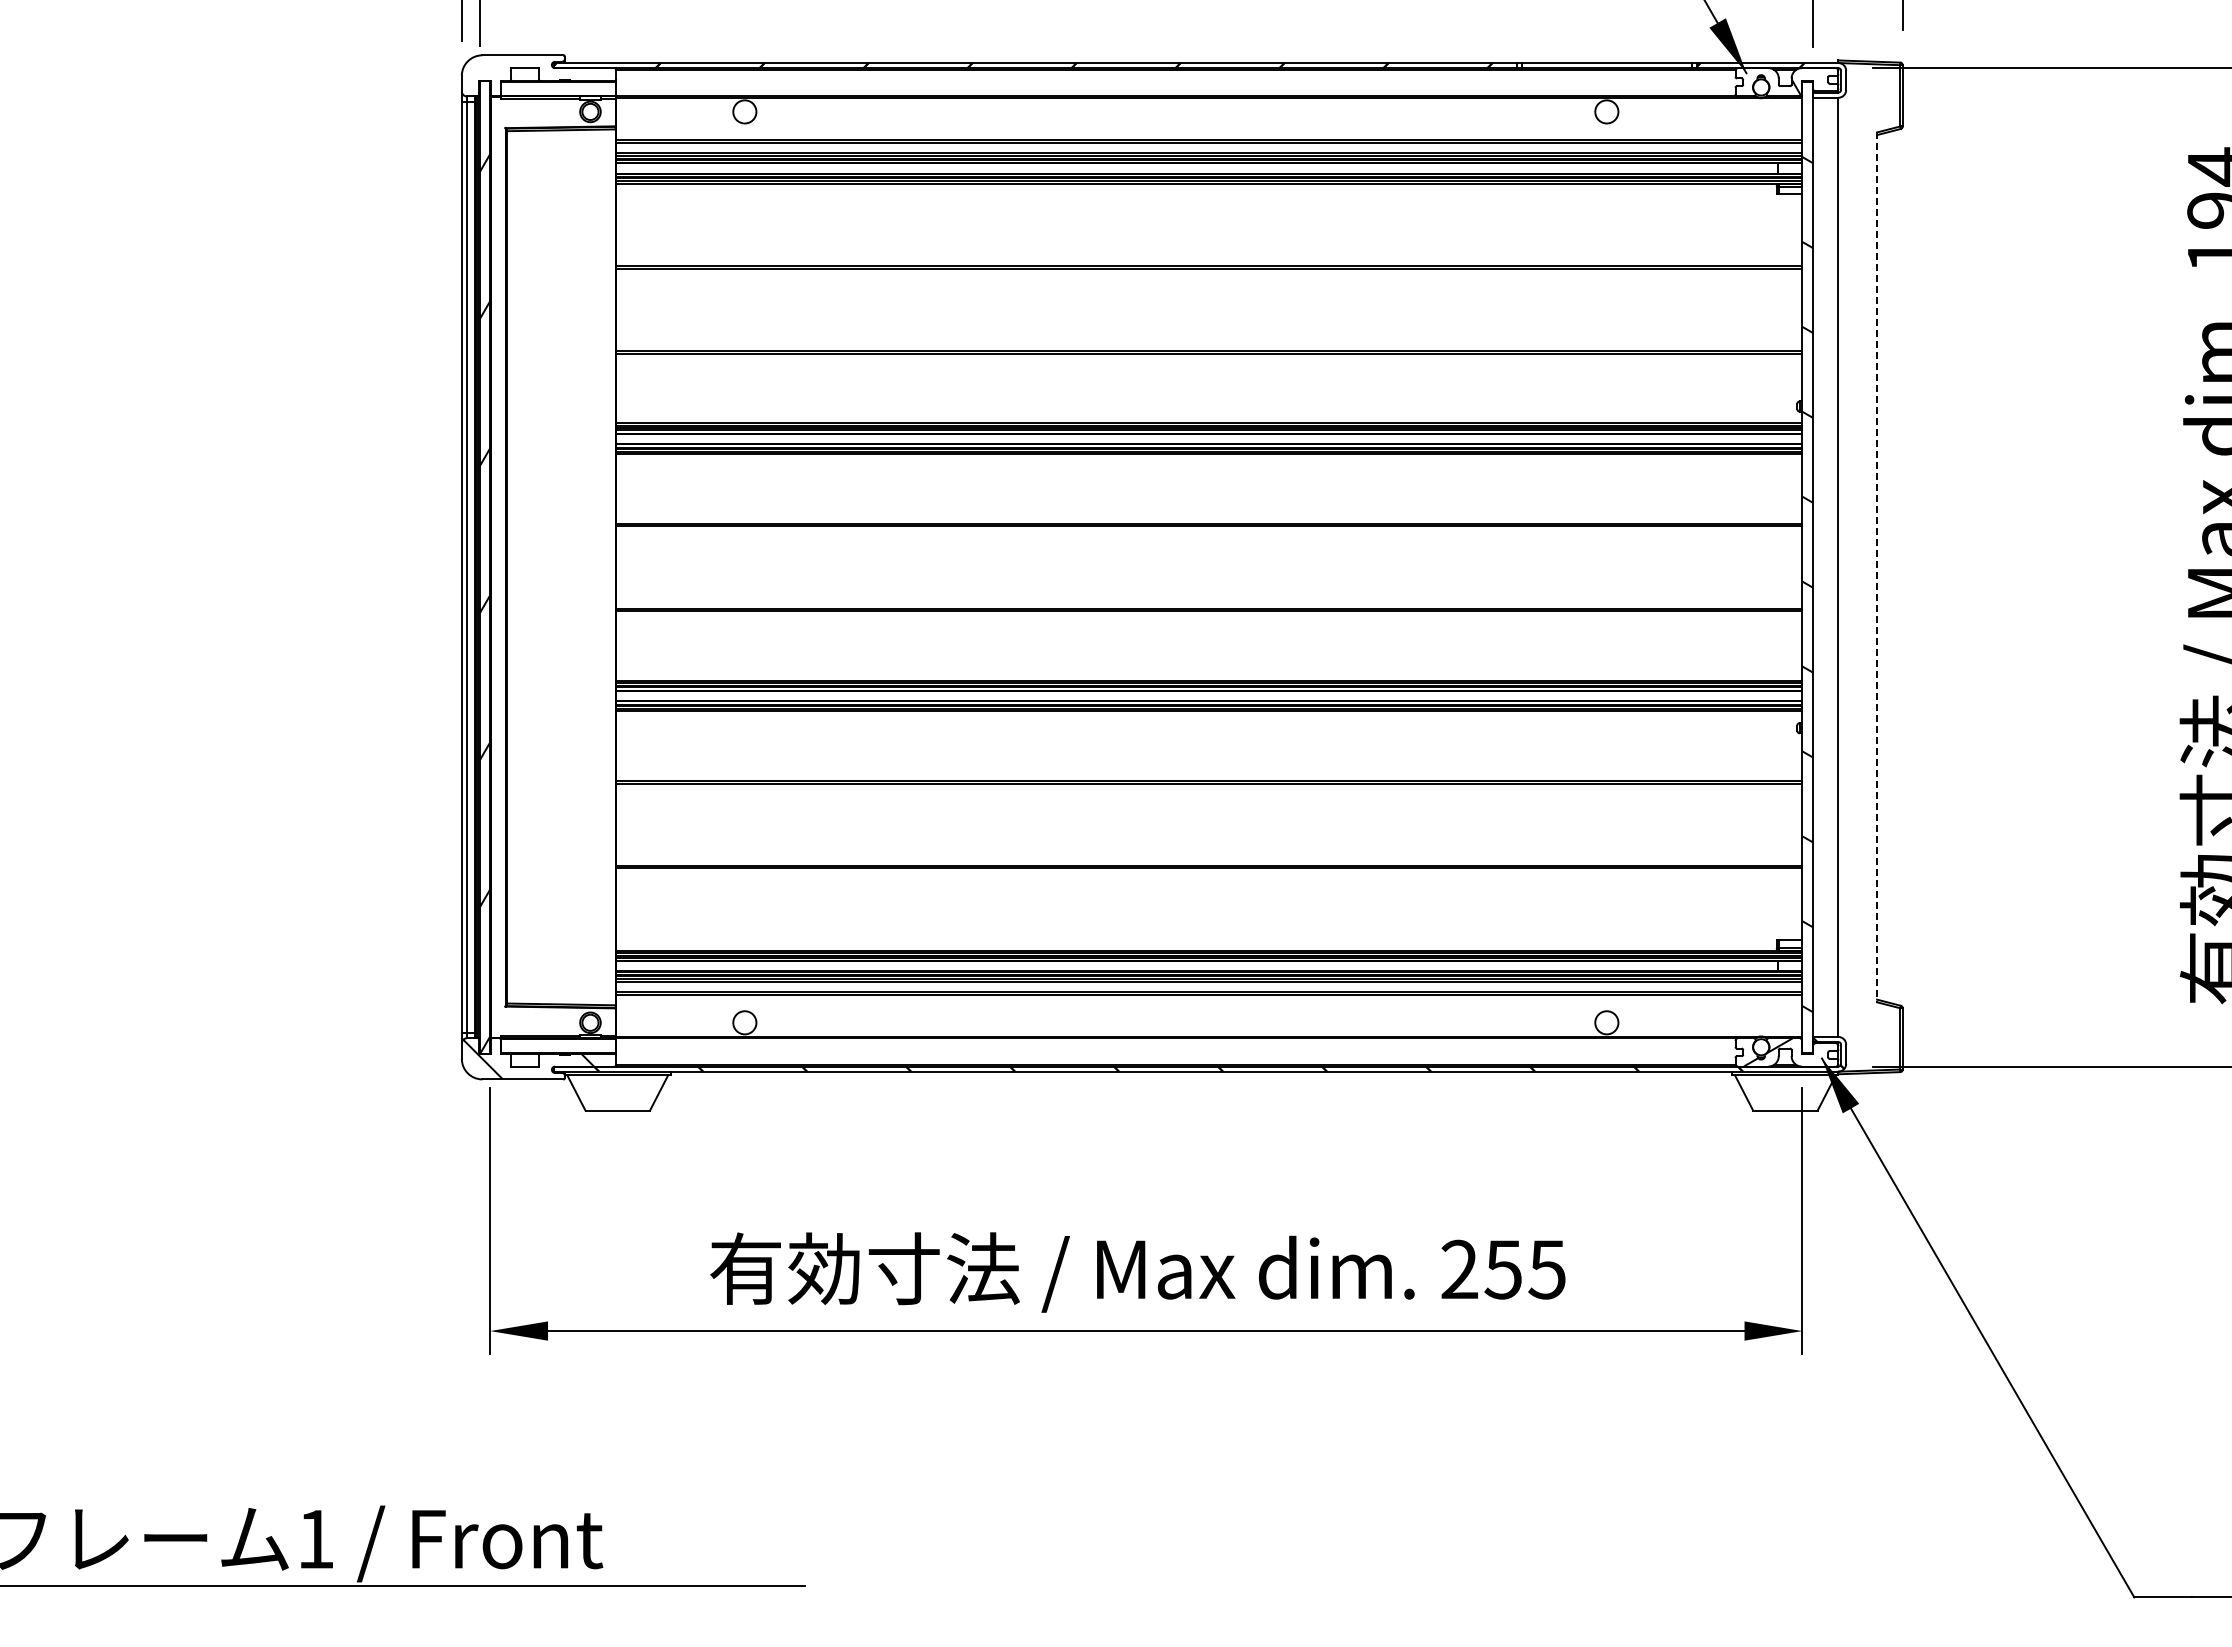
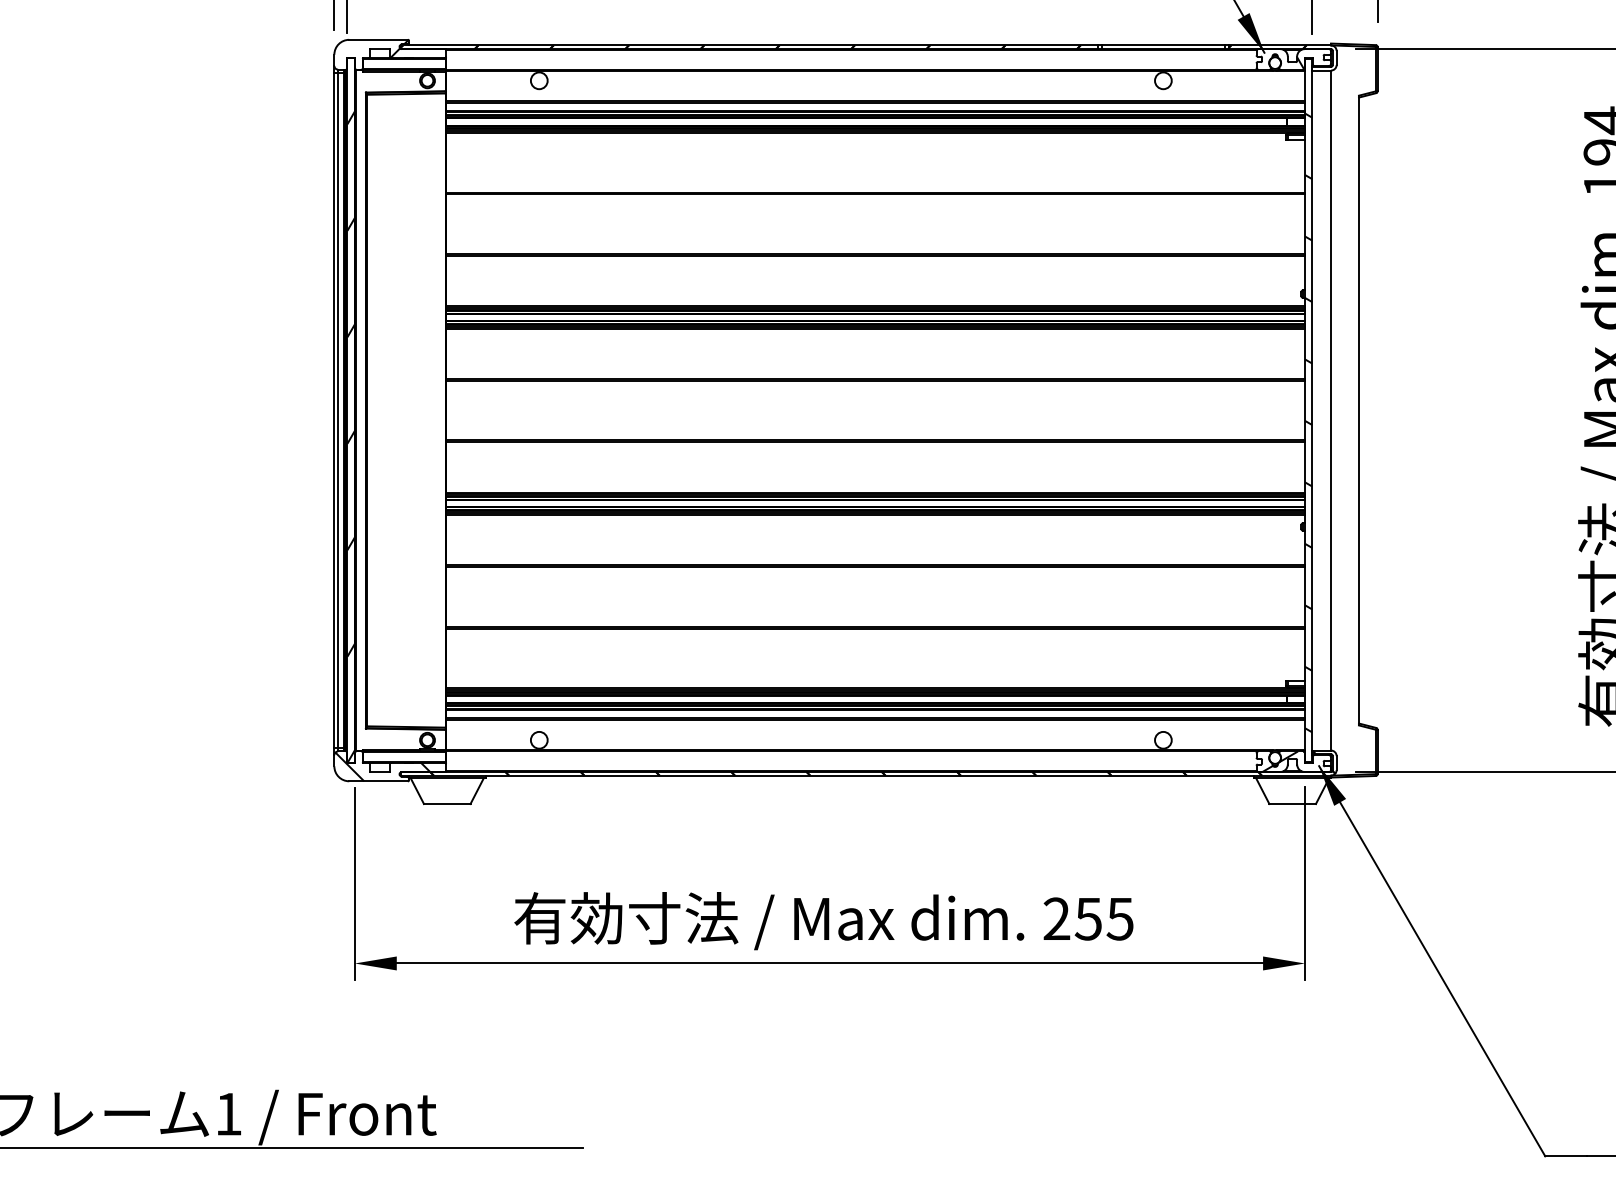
hatch: (551, 67) -> (399, 48), added
line: (1877, 567) -> (1359, 410), dashed -> solid

